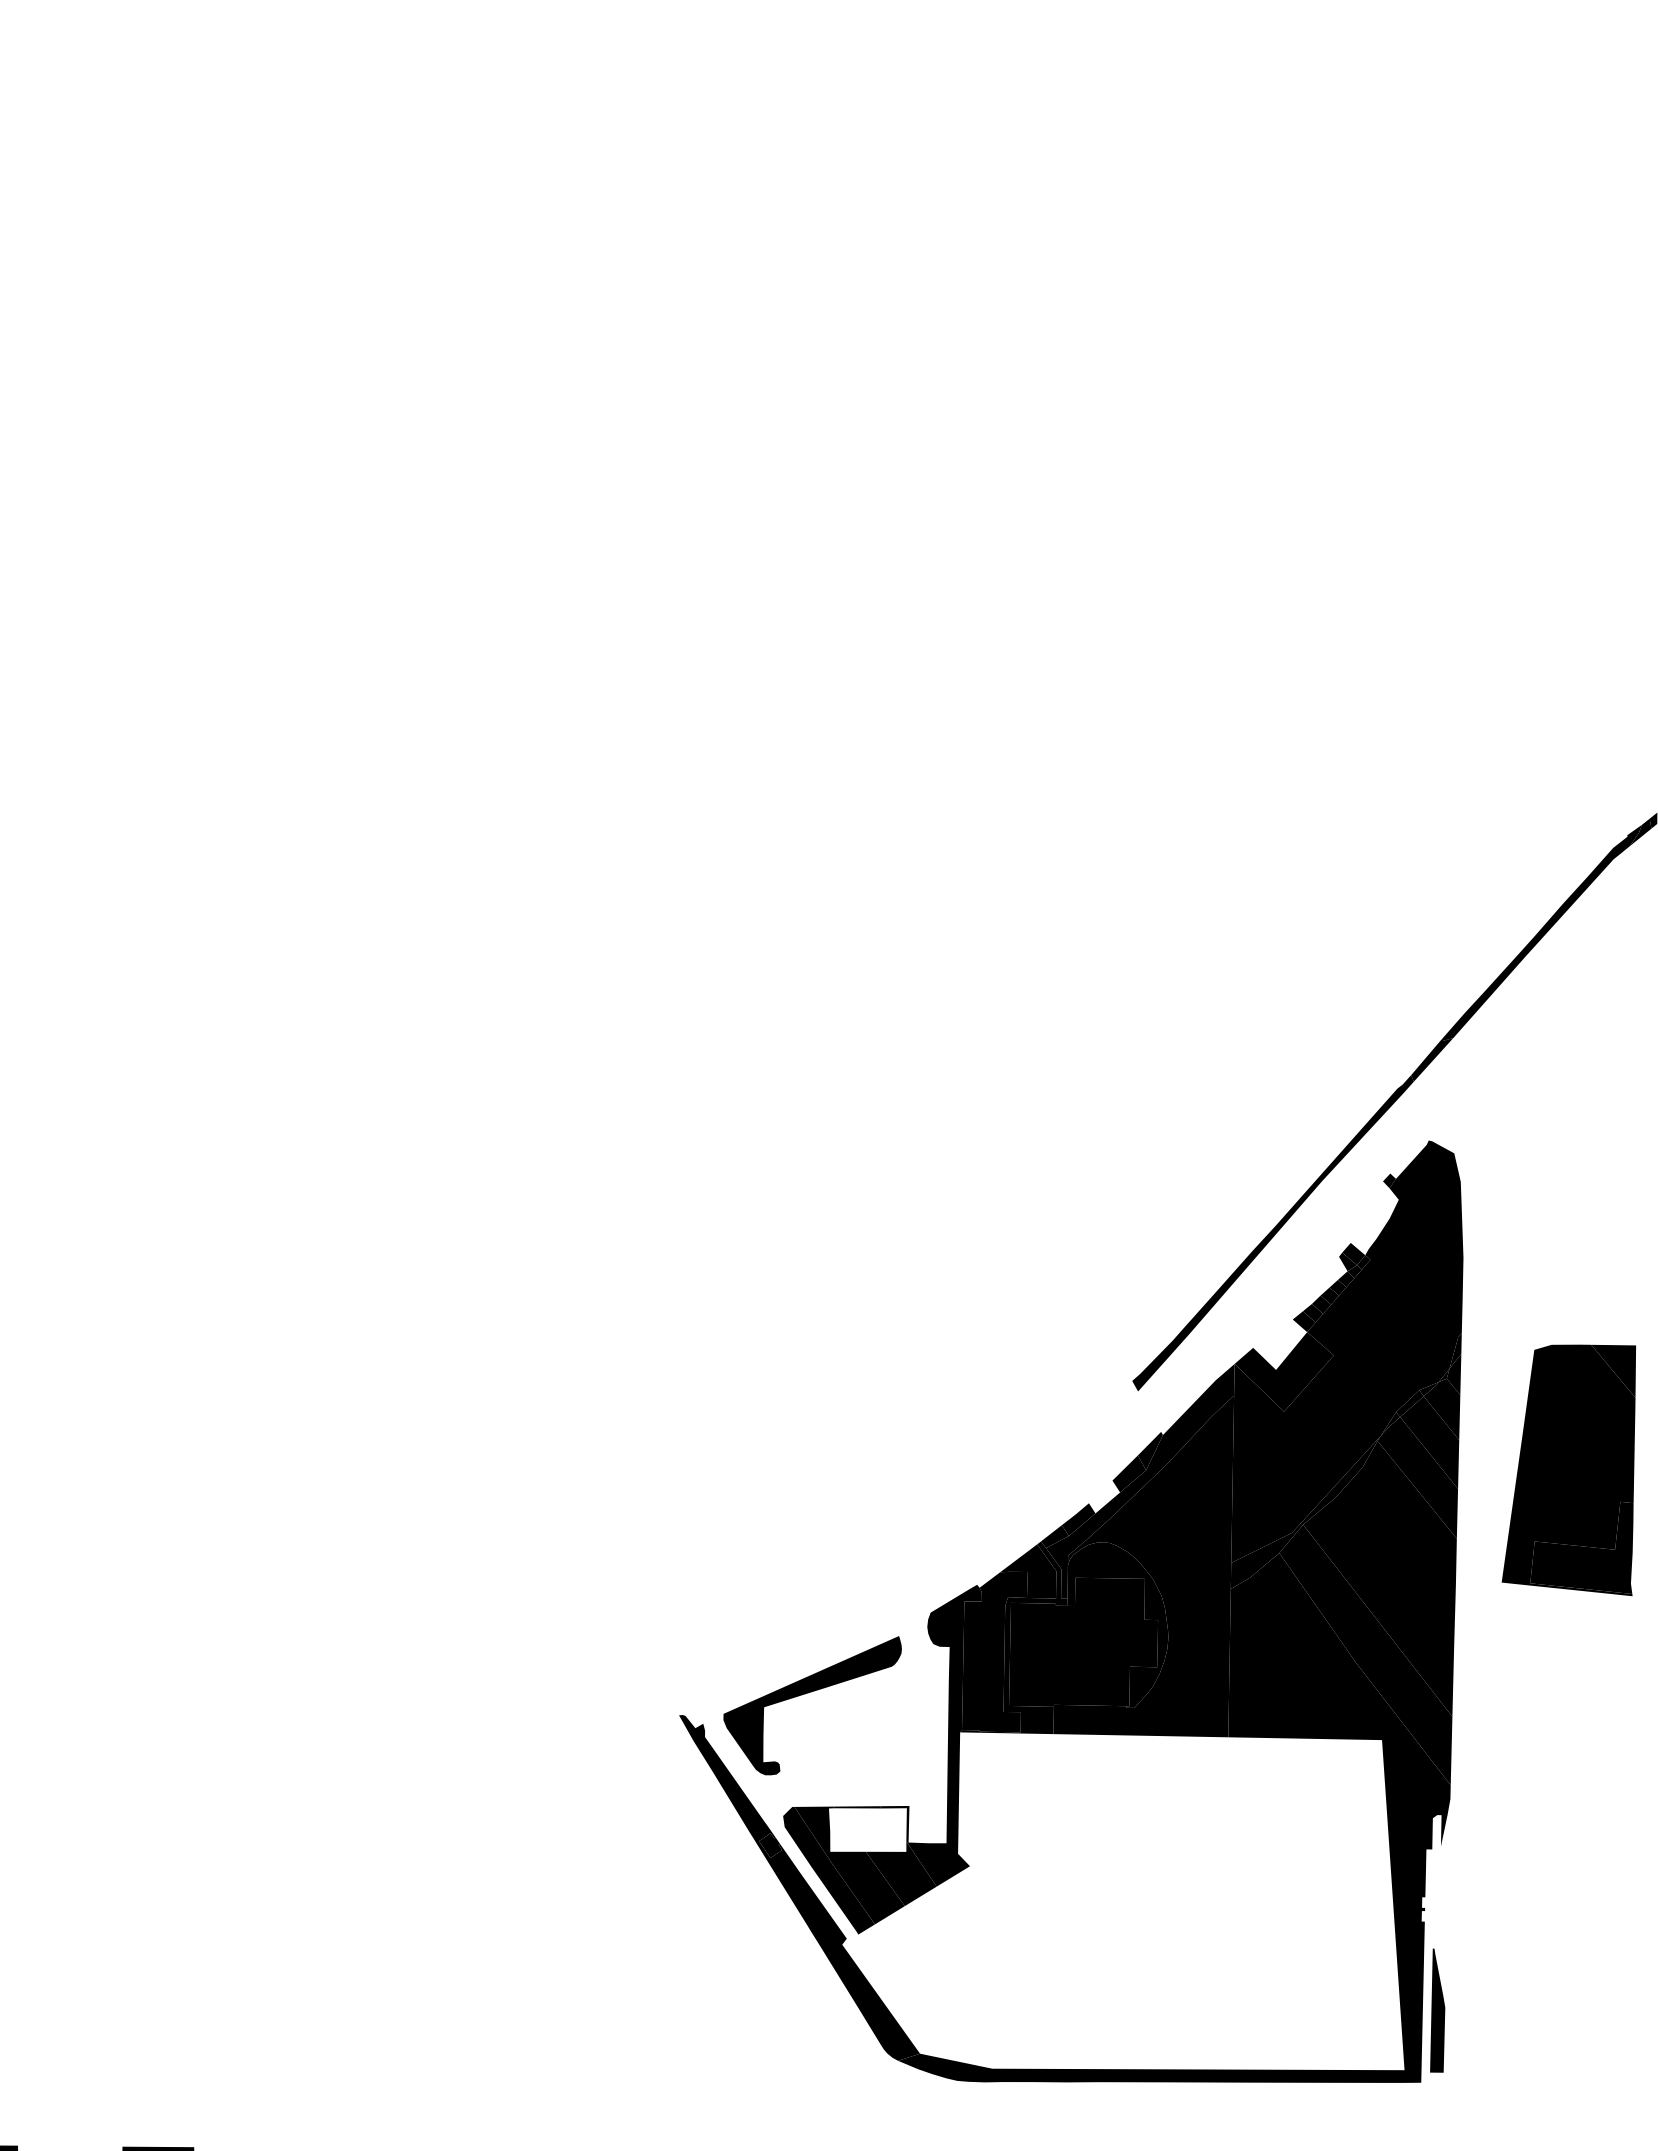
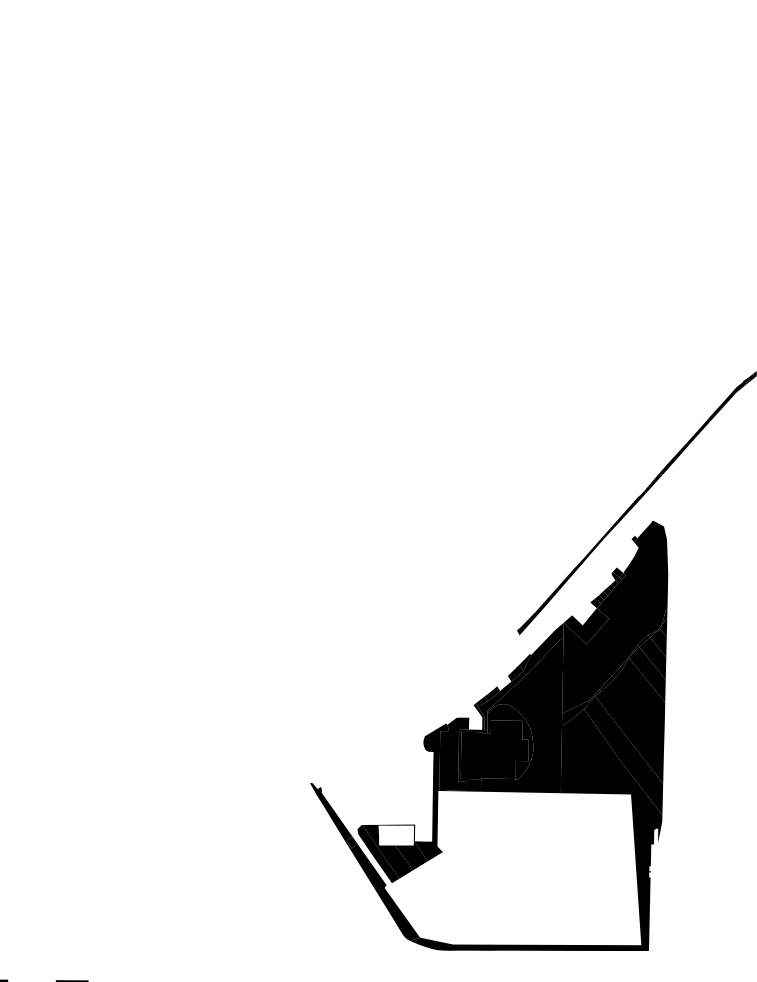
part: (1566, 1470) -> (715, 671), removed
fill: (1028, 1571) -> (469, 717), removed
part: (811, 1705) -> (370, 778), removed
fill: (1435, 2009) -> (655, 917), removed

